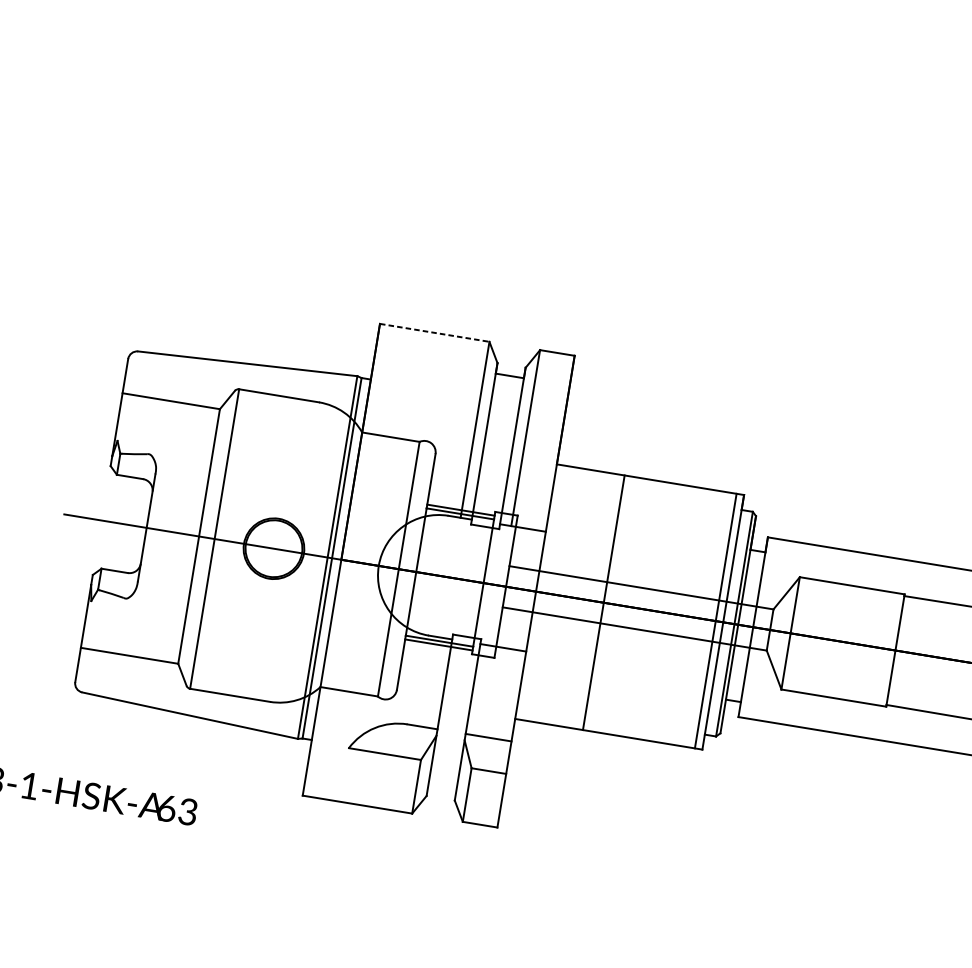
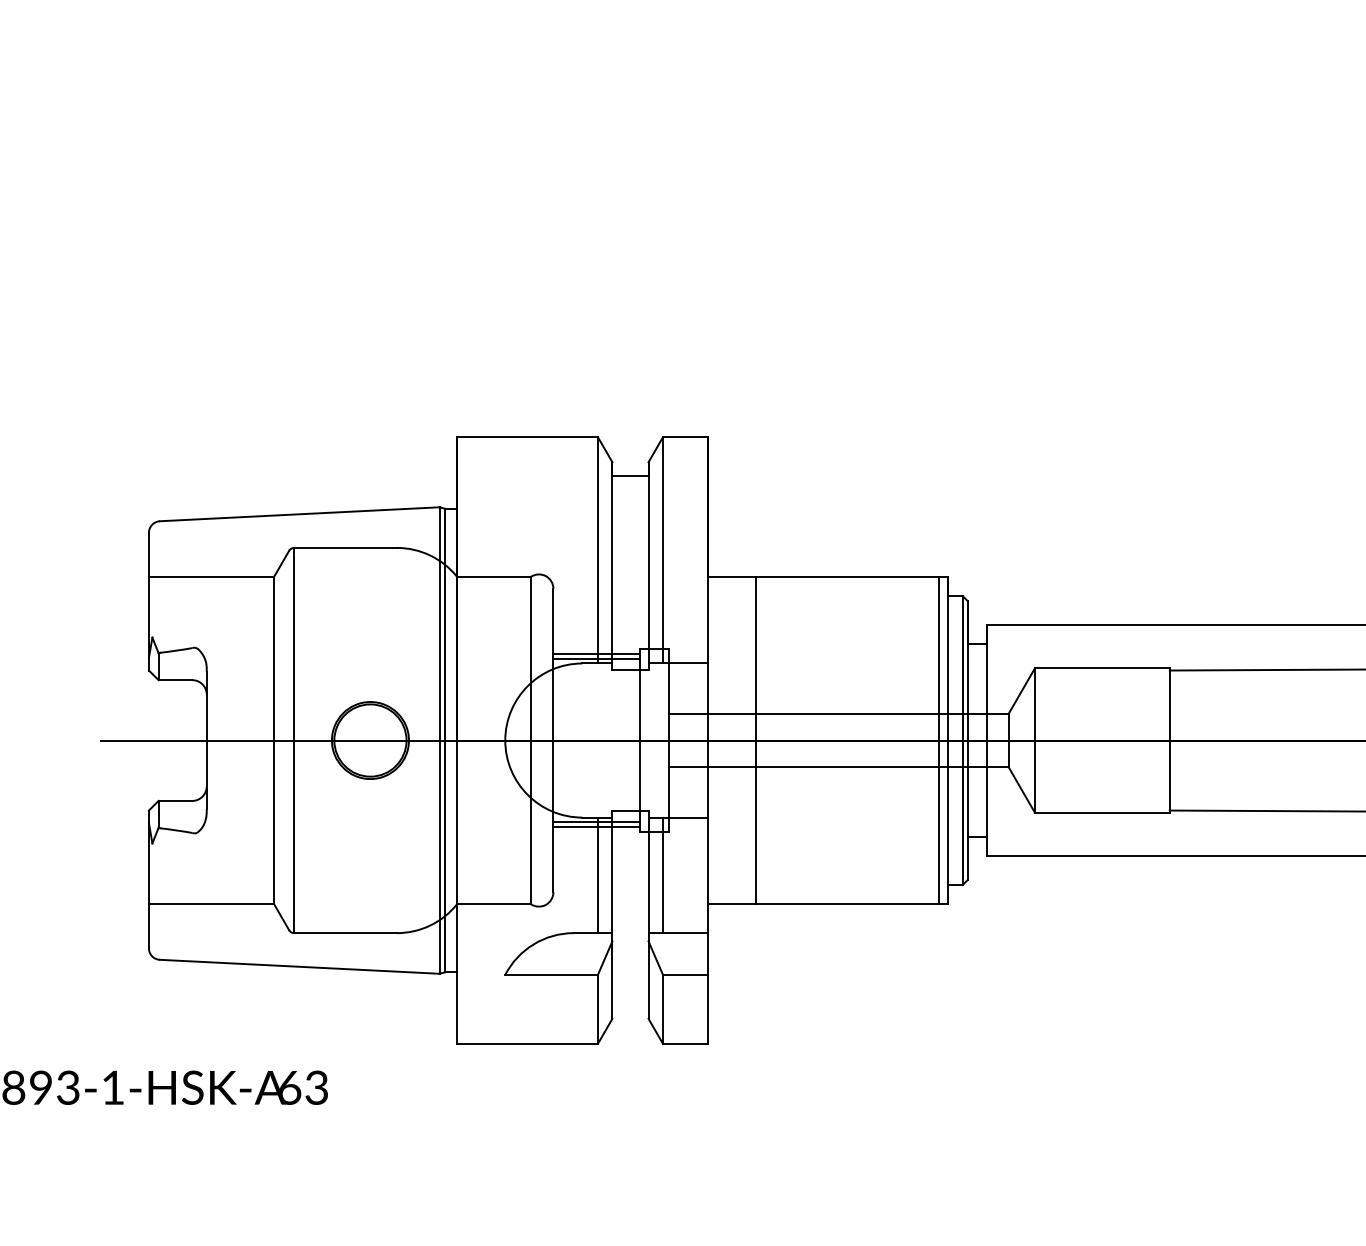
line: (435, 333) -> (528, 437), dashed -> solid
line: (603, 602) -> (755, 740), moved
line: (433, 682) -> (597, 875), added
line: (484, 691) -> (663, 875), added

